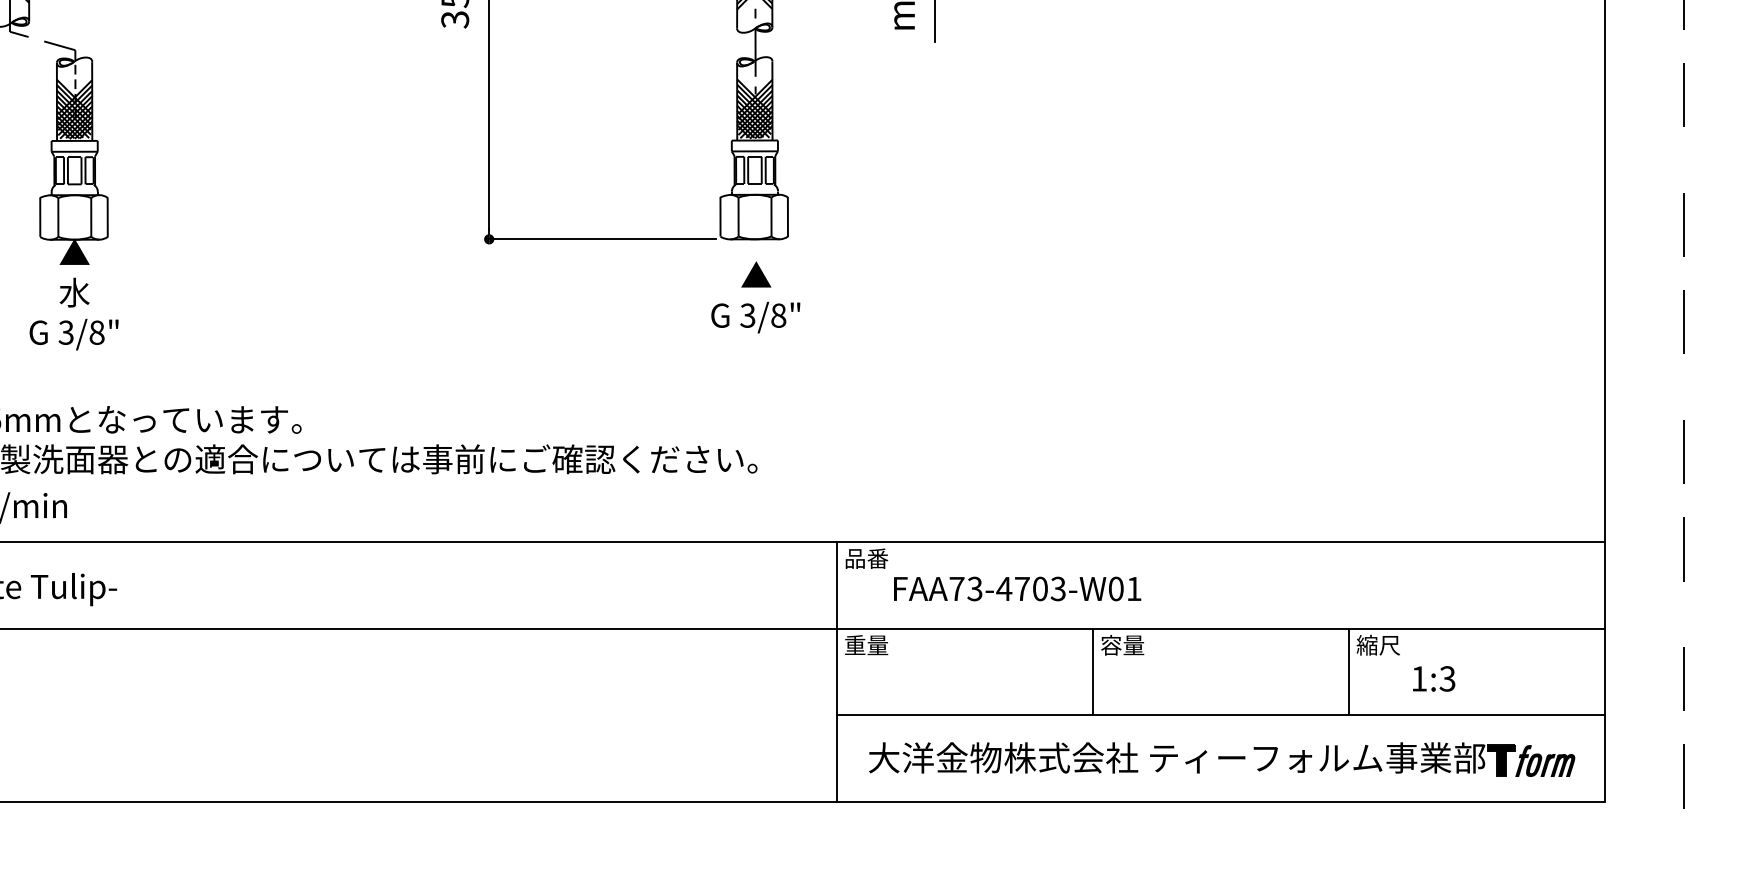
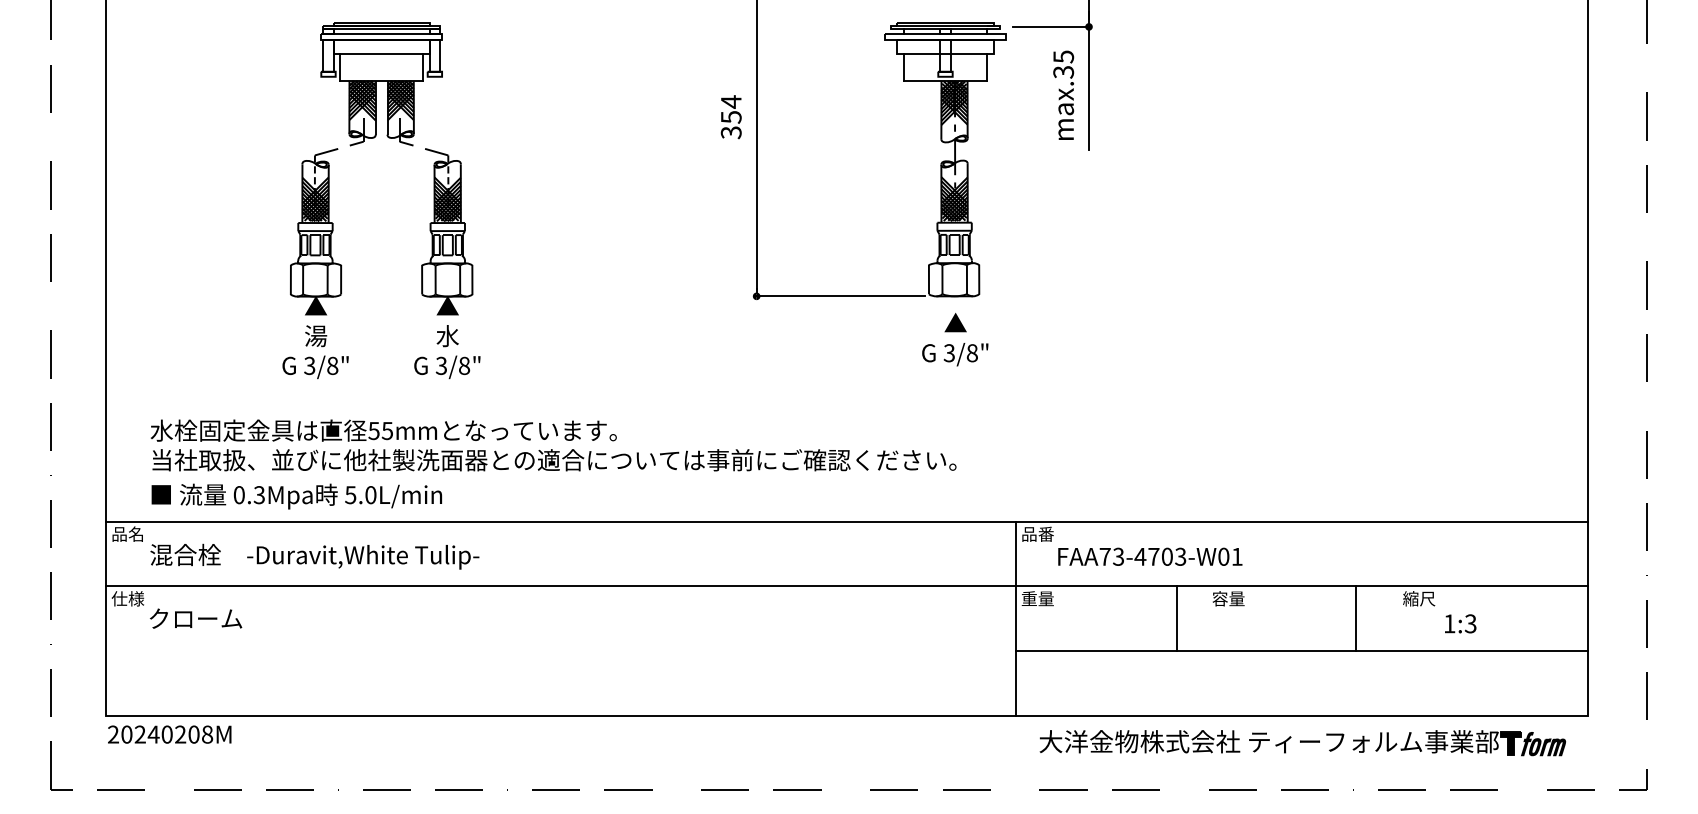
line: (1092, 671) -> (1177, 618), moved
line: (1349, 671) -> (1356, 618), moved
part: (1221, 760) -> (1302, 743), moved

